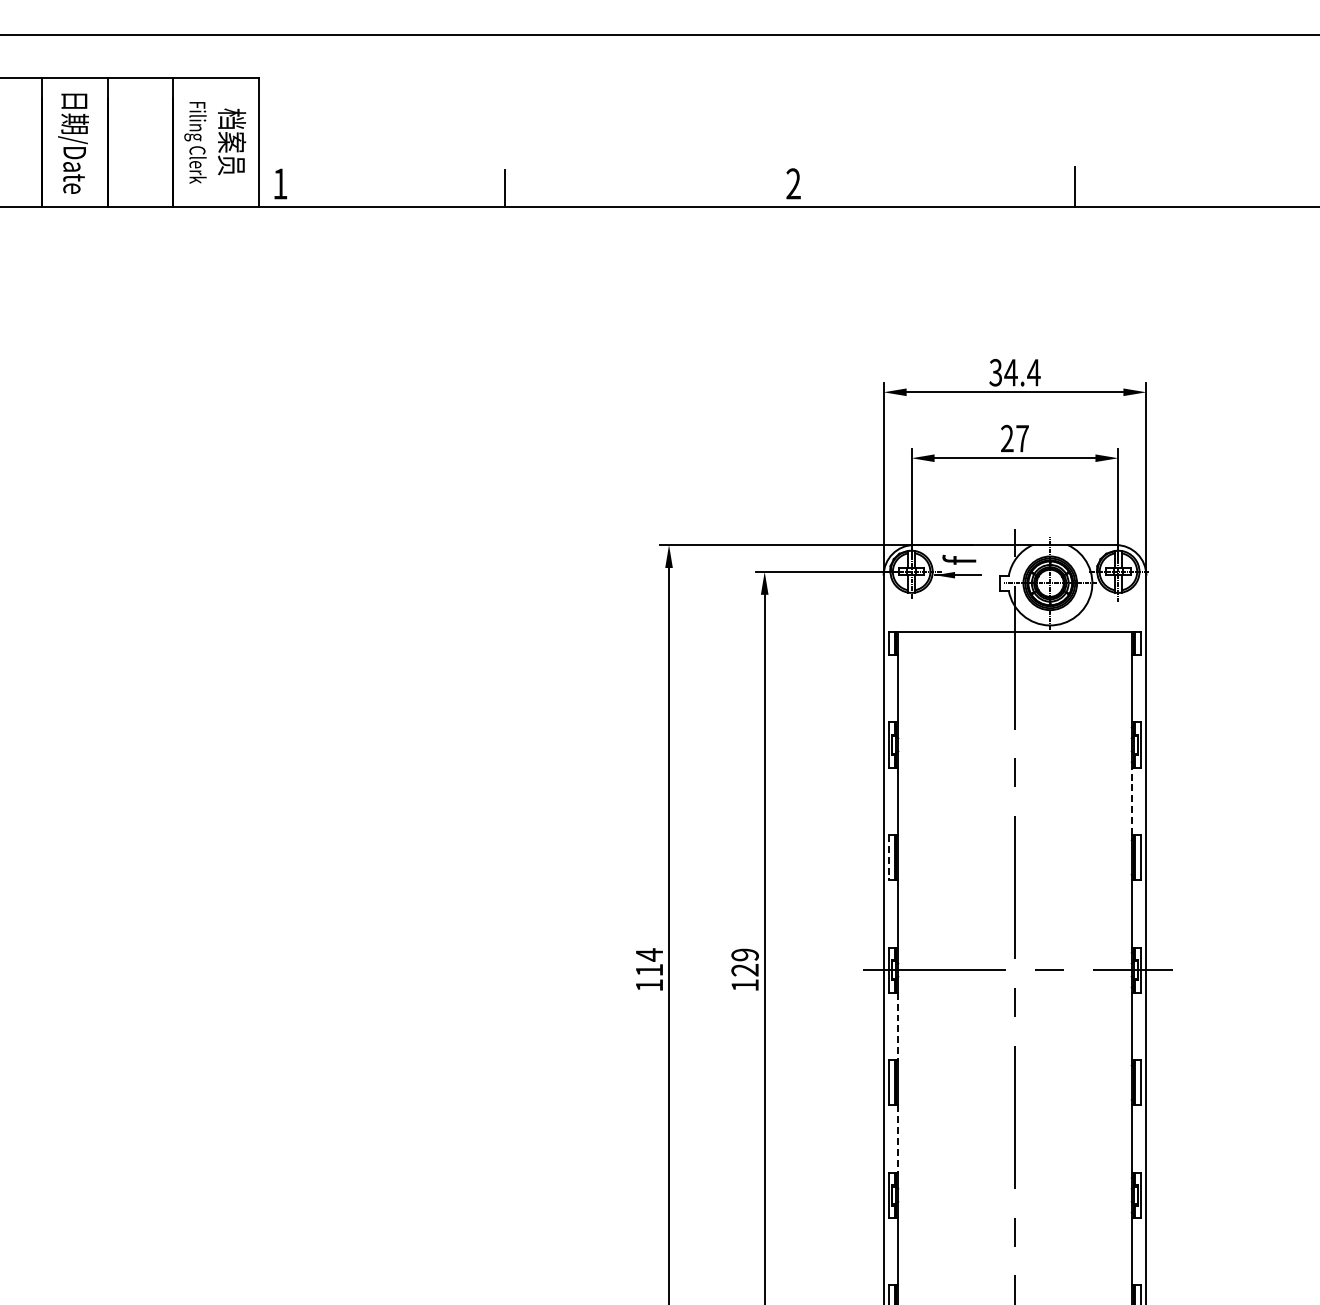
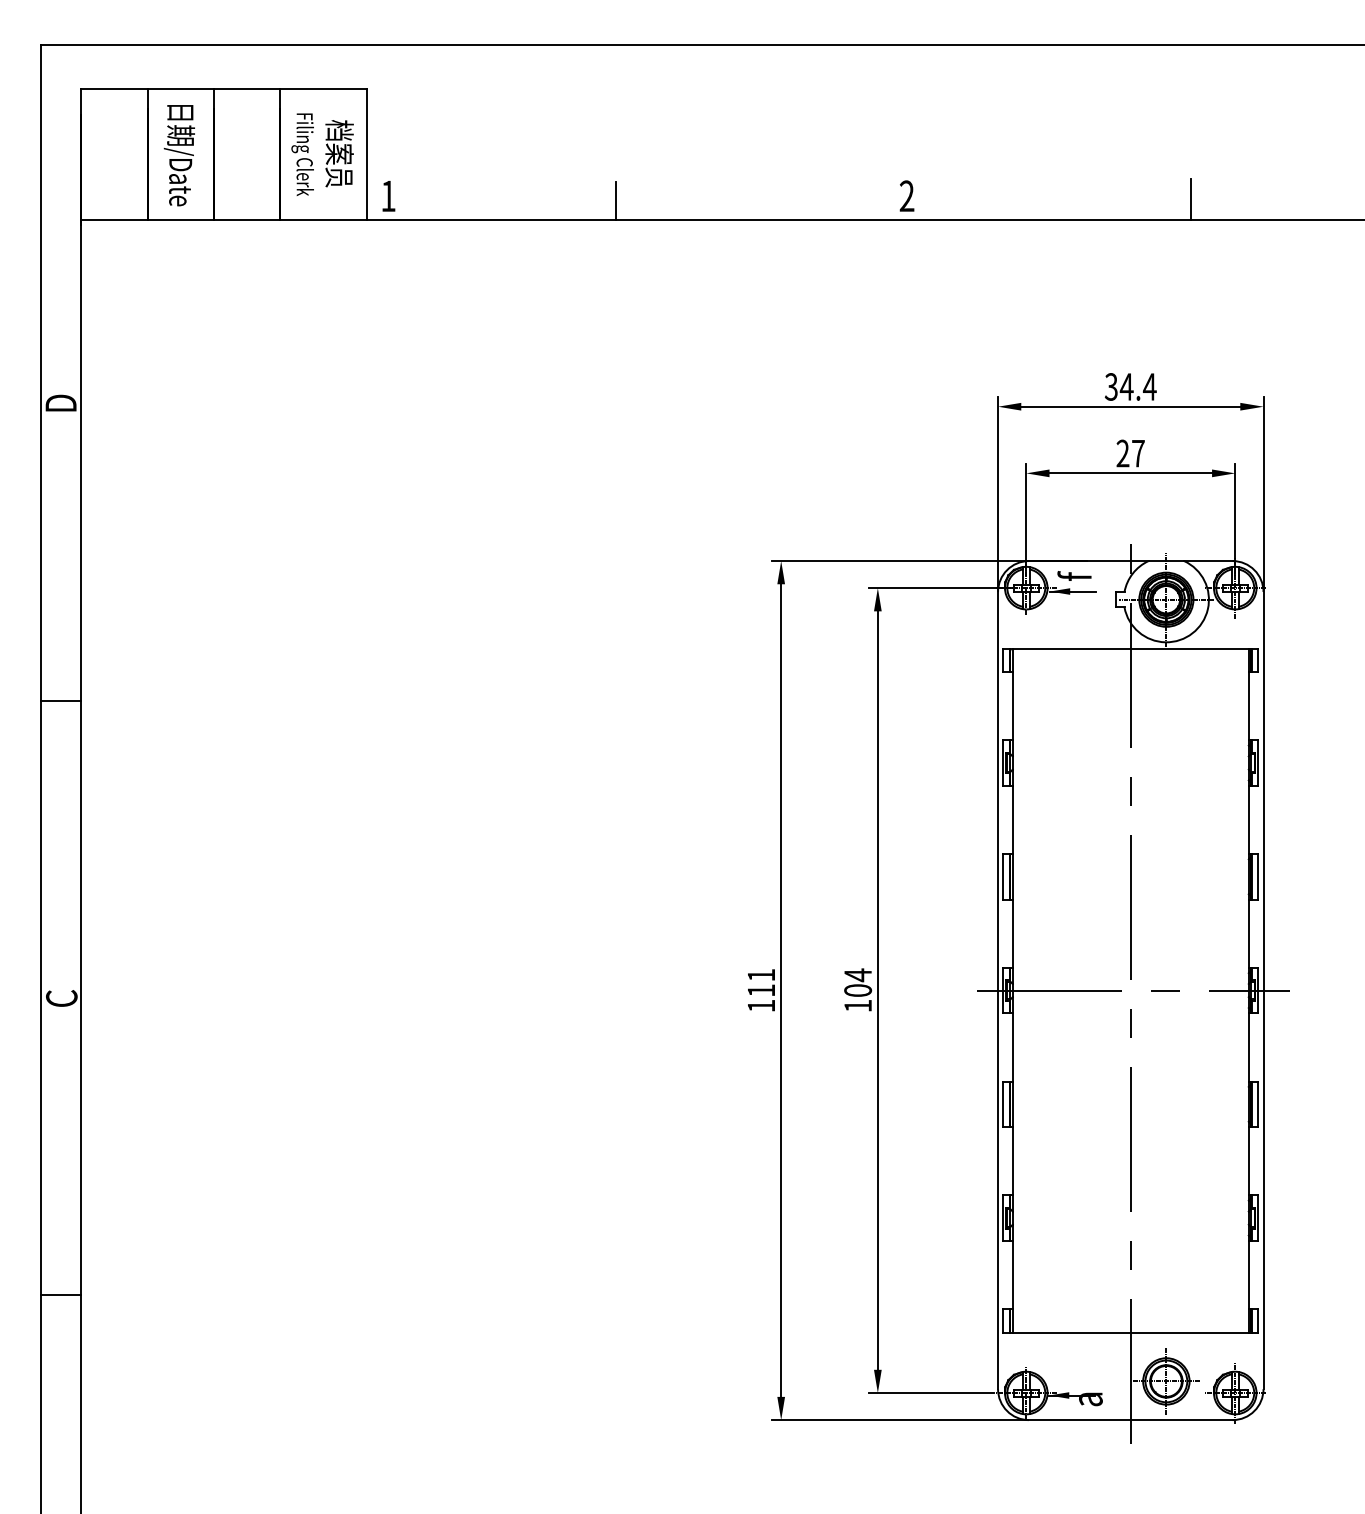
line: (1131, 800) -> (1248, 819), dashed -> solid
line: (889, 857) -> (1003, 876), dashed -> solid
text: (649, 955) -> (761, 975), 114 -> 111
text: (745, 962) -> (858, 982), 129 -> 104
line: (897, 1026) -> (1012, 1047), dashed -> solid
line: (897, 1139) -> (1012, 1161), dashed -> solid

